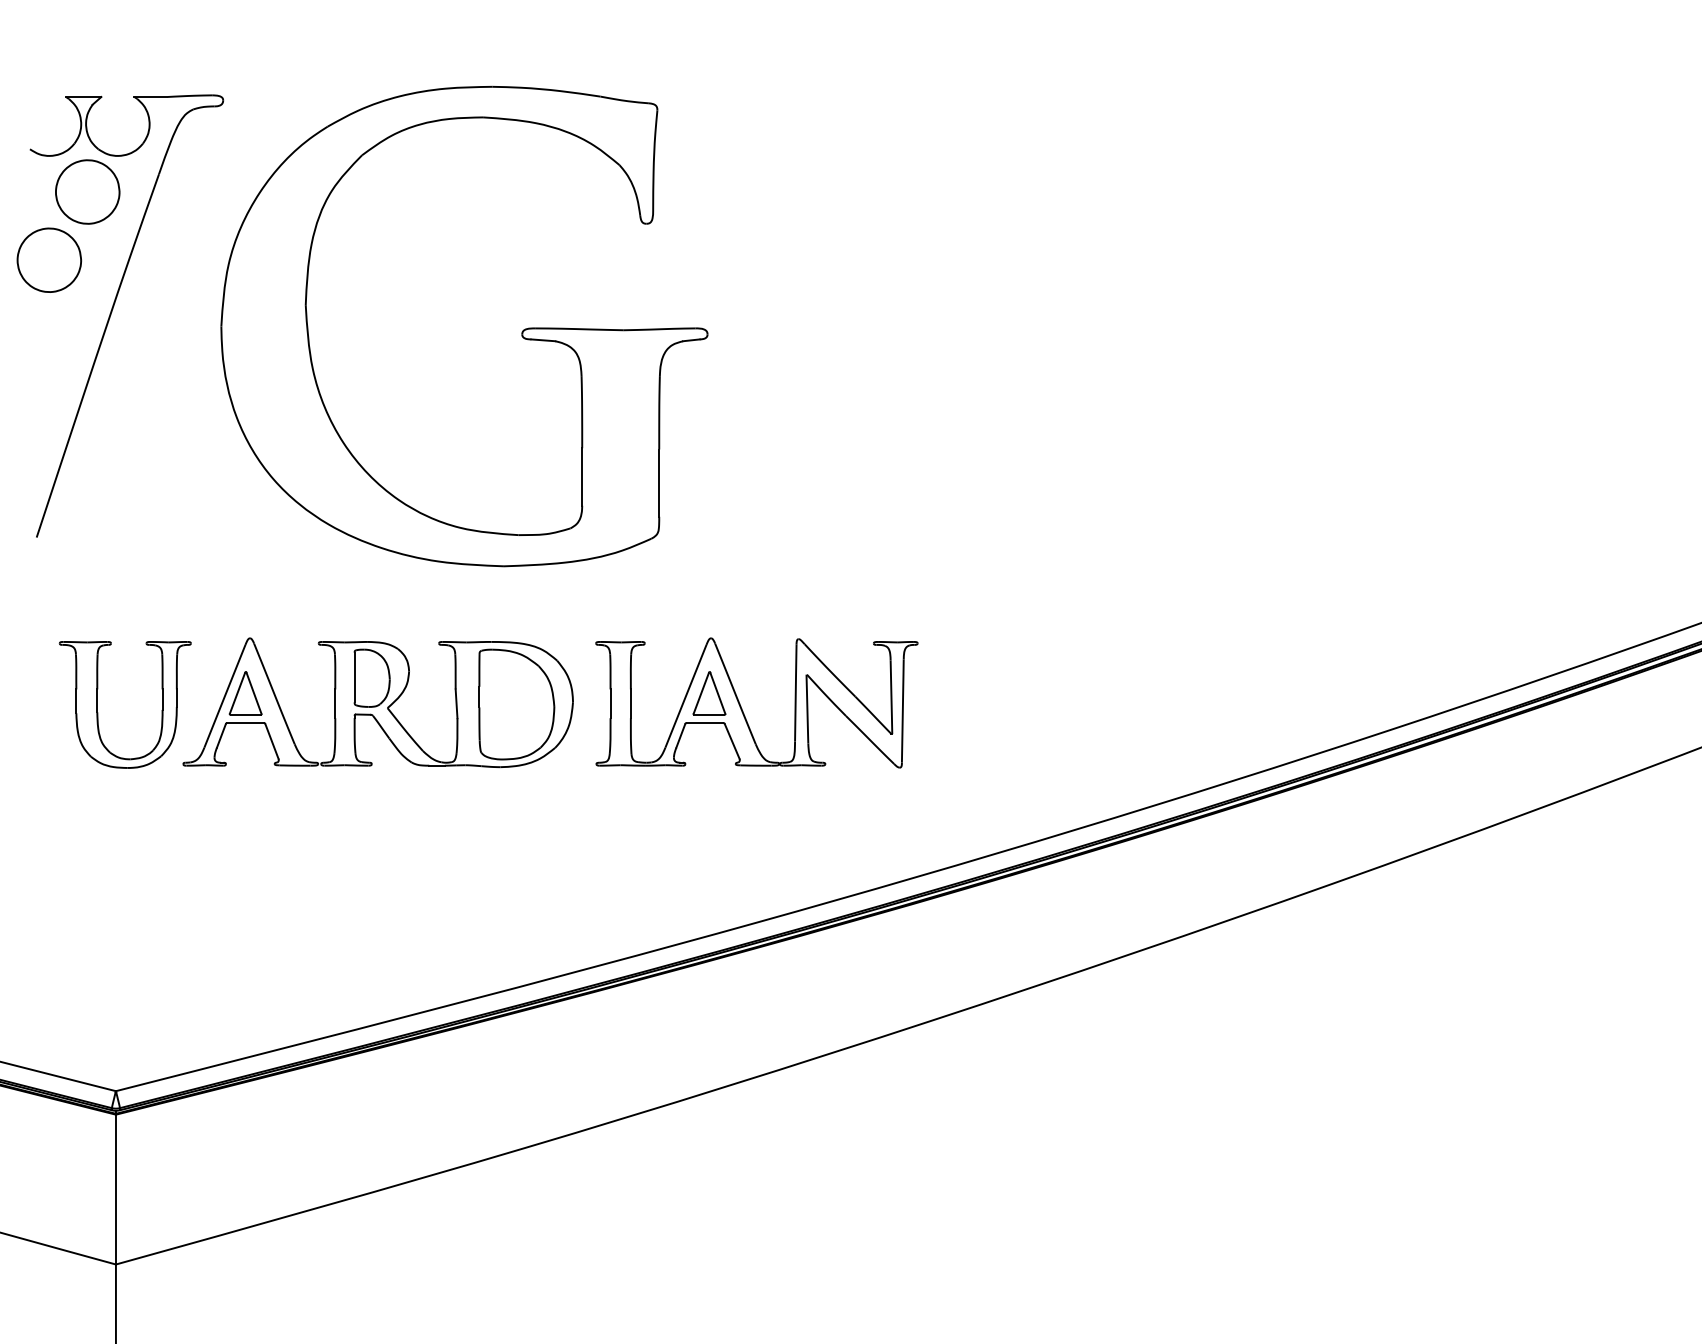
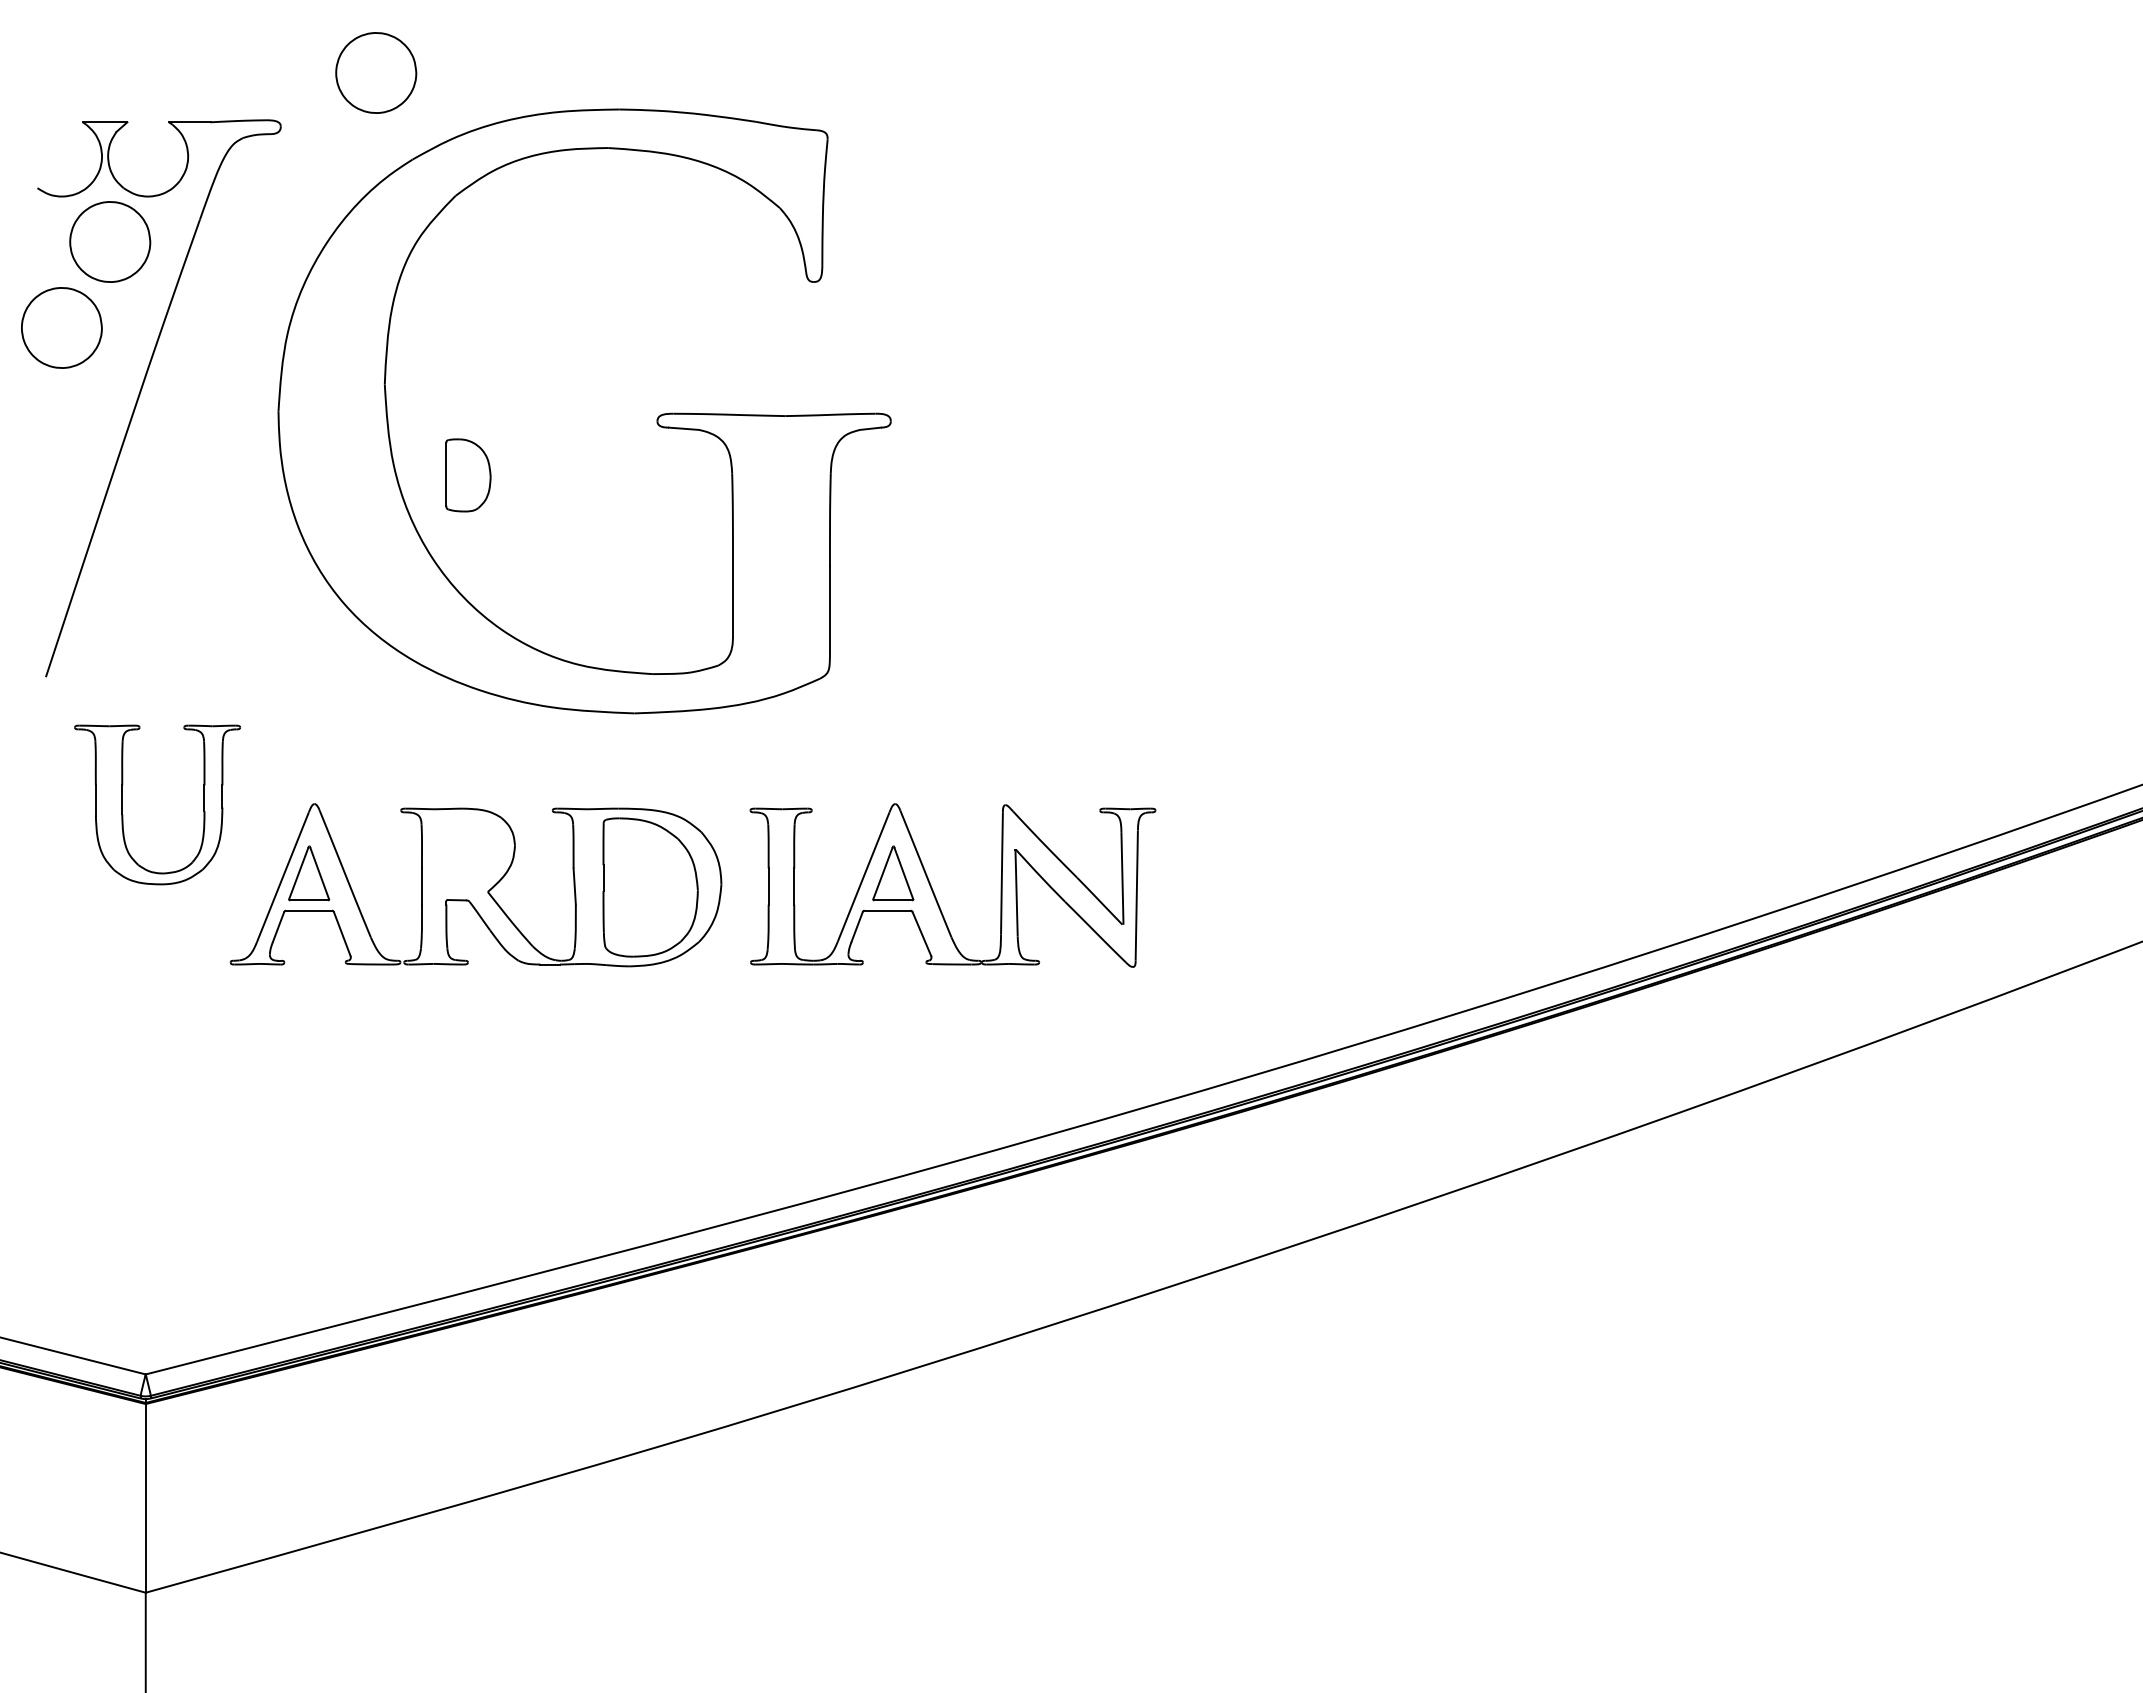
part: (299, 57) -> (376, 72), added
part: (372, 678) -> (468, 475), moved
part: (97, 704) -> (122, 804), moved

